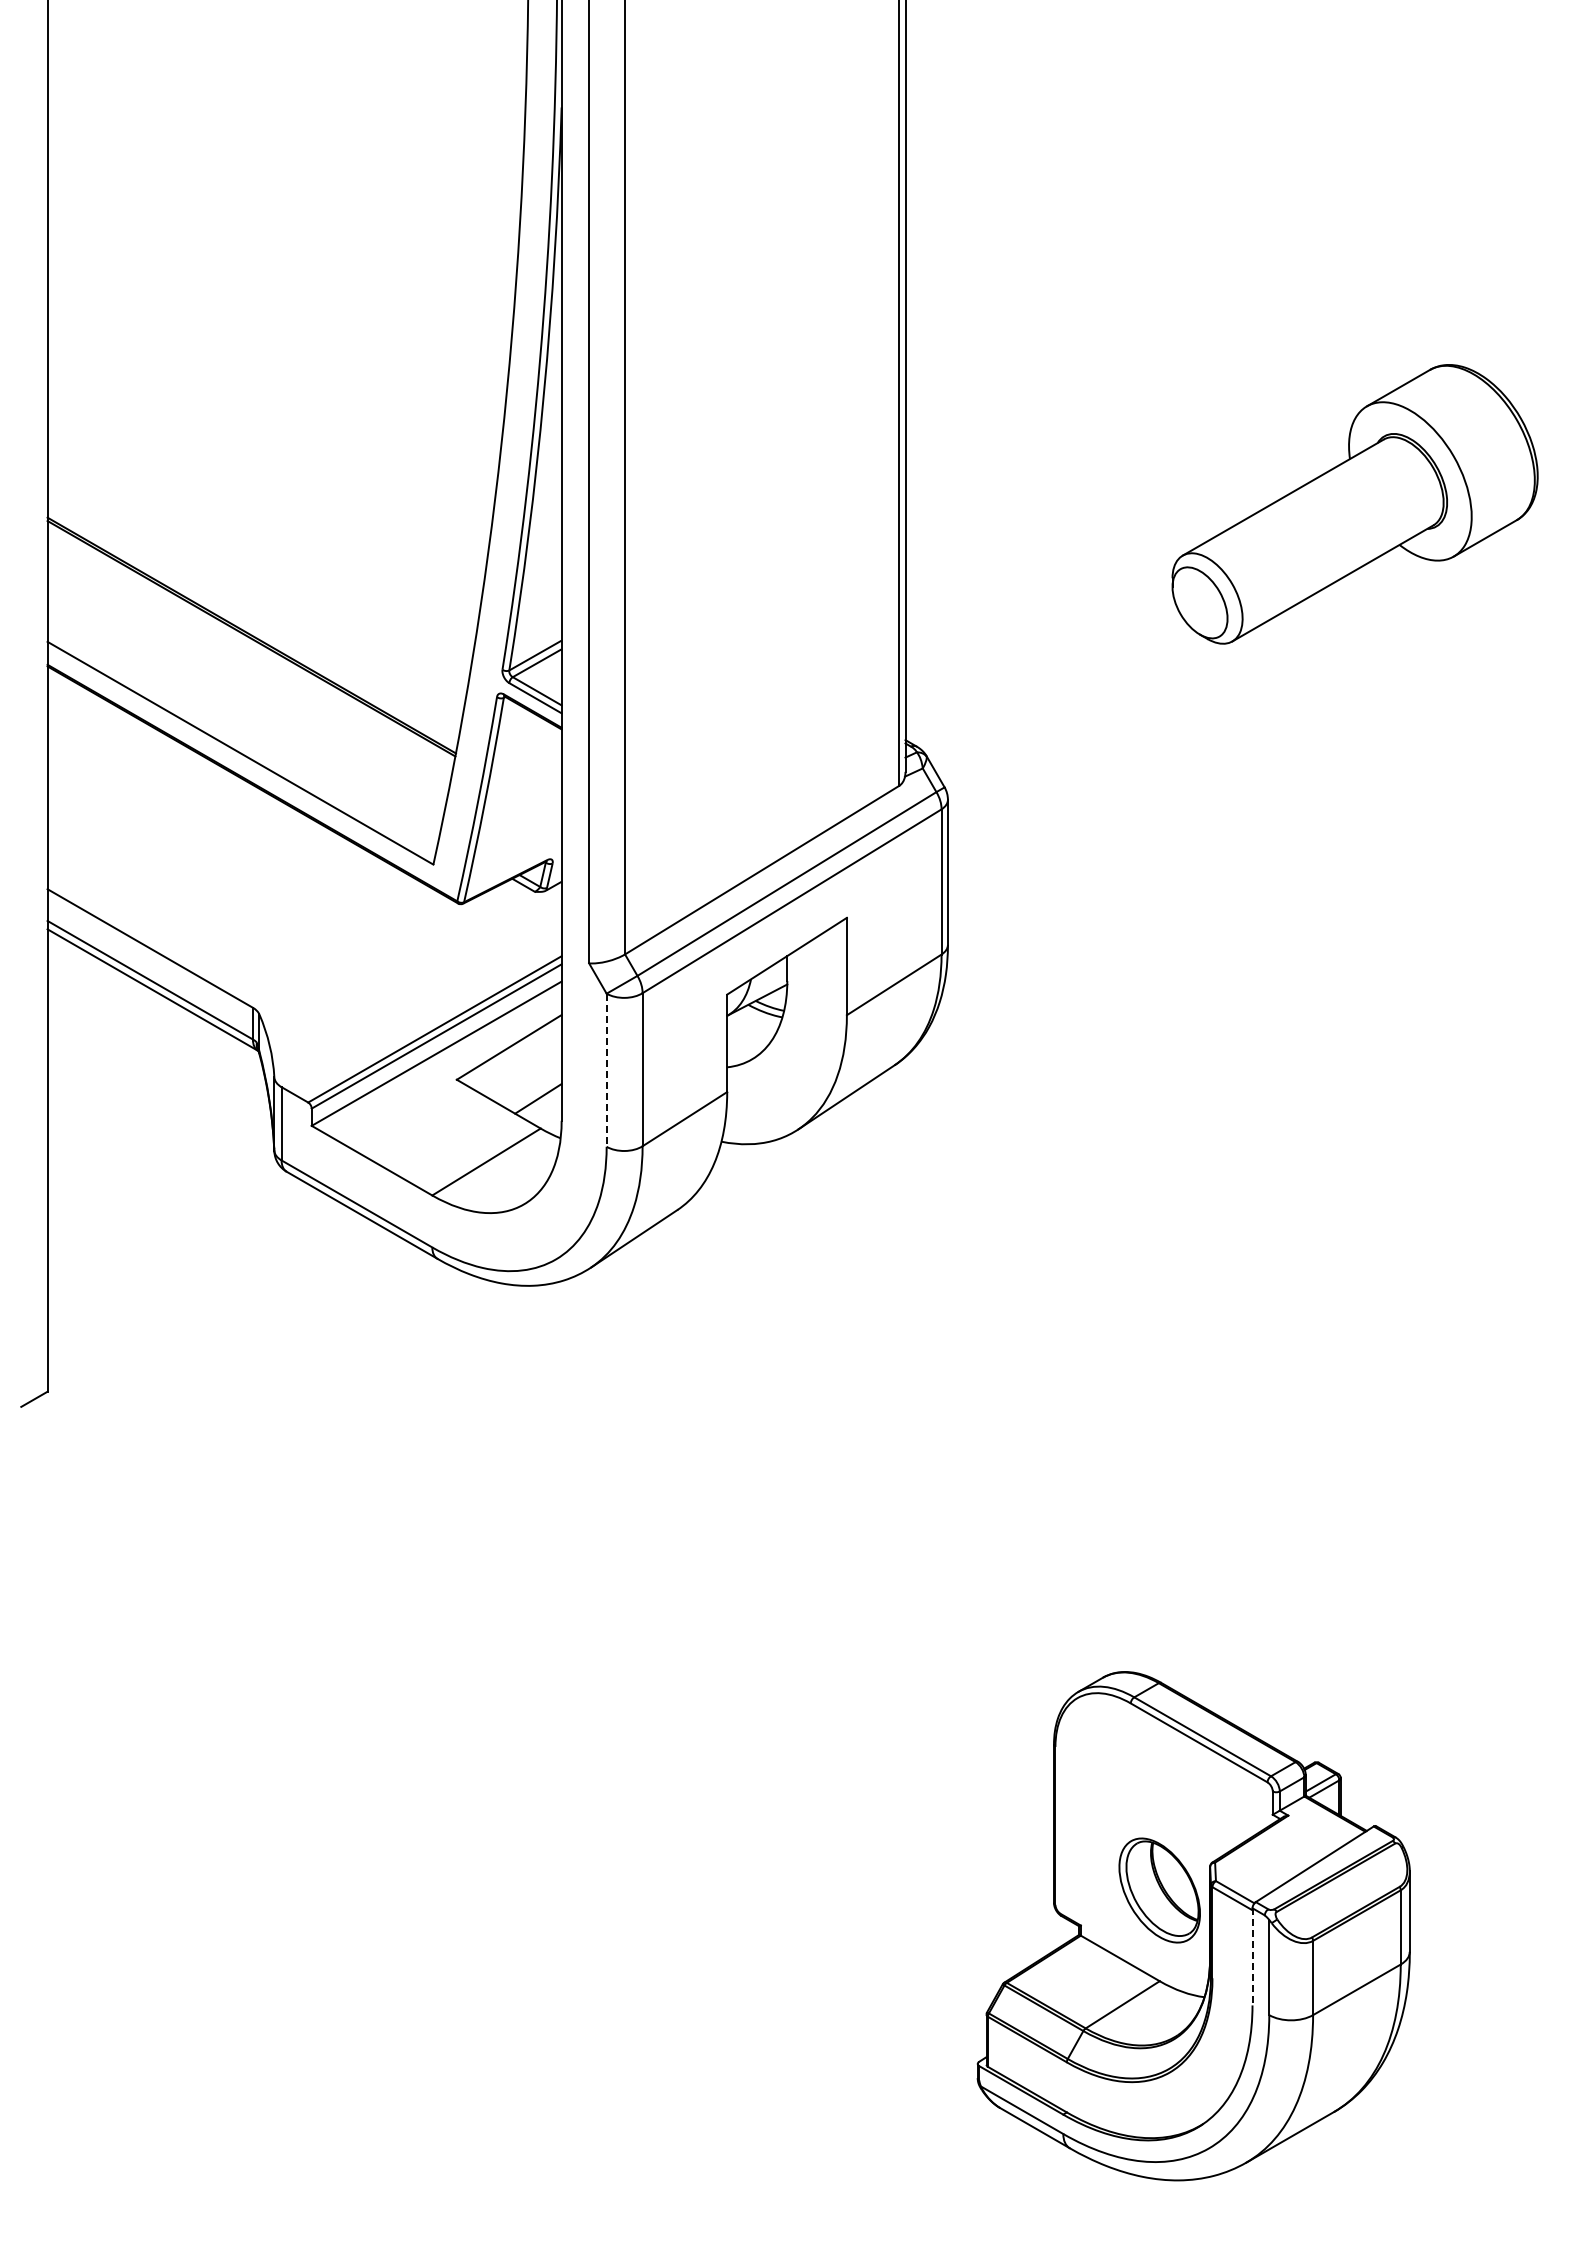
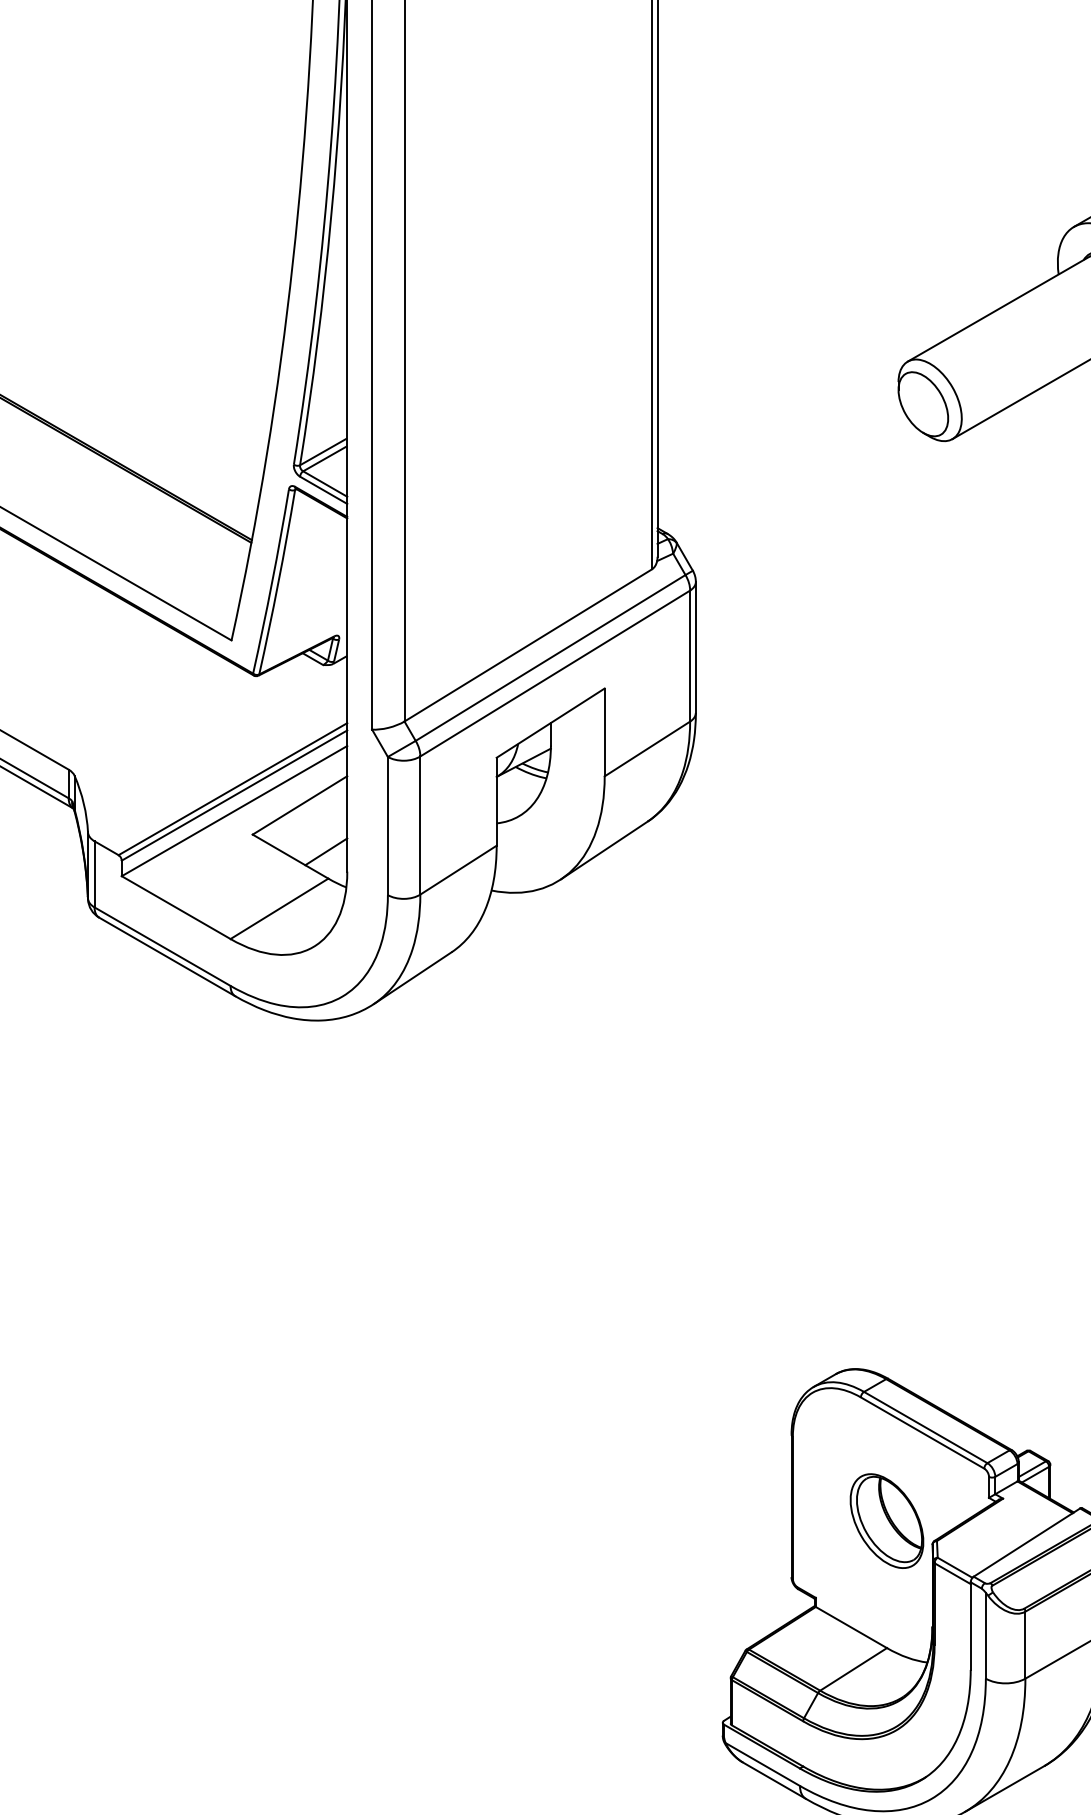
line: (606, 1070) -> (387, 826), dashed -> solid
part: (1159, 1890) -> (886, 1521), moved
line: (1252, 1956) -> (970, 1625), dashed -> solid

